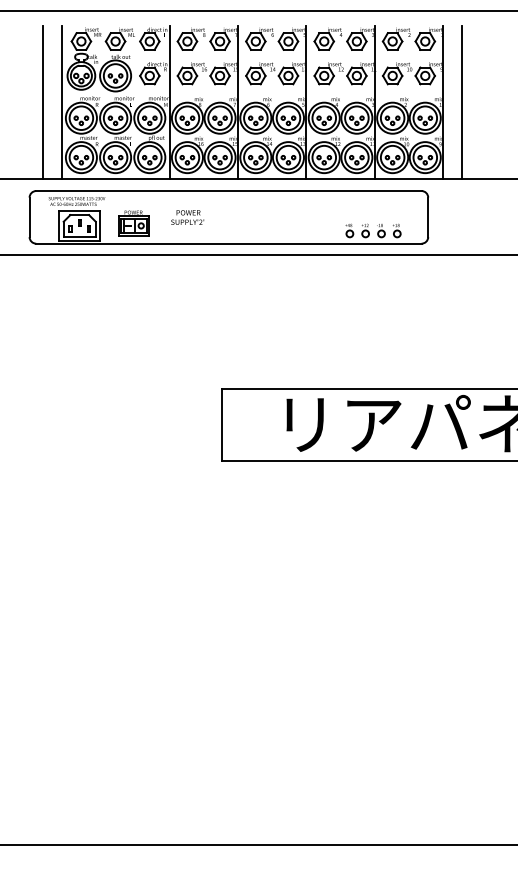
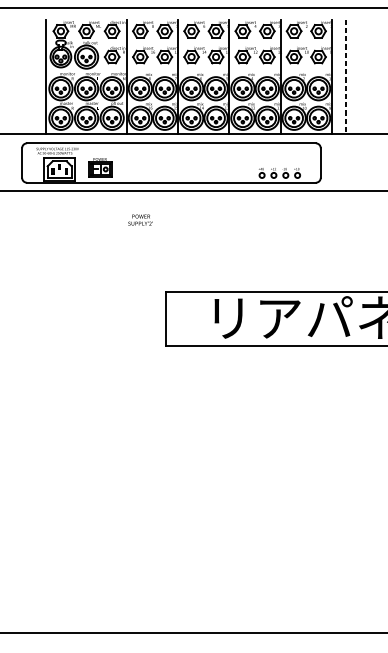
line: (43, 102) -> (32, 76), removed
line: (461, 102) -> (345, 76), solid -> dashed
text: (187, 217) -> (140, 220), moved

